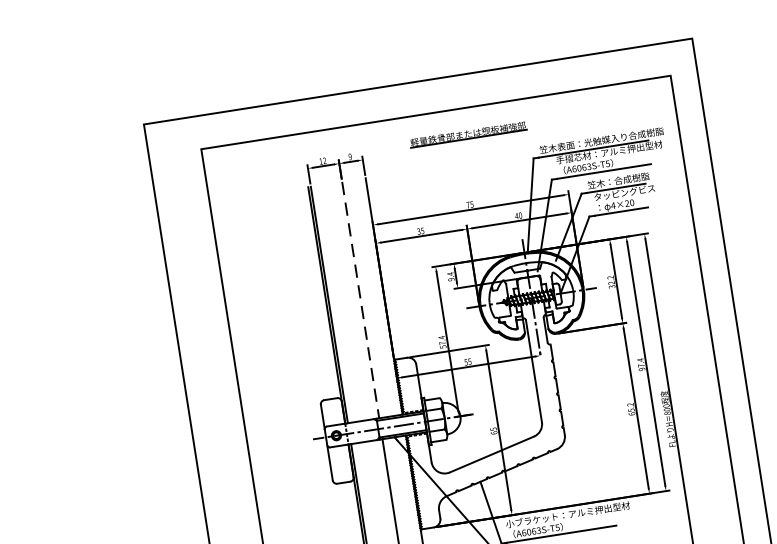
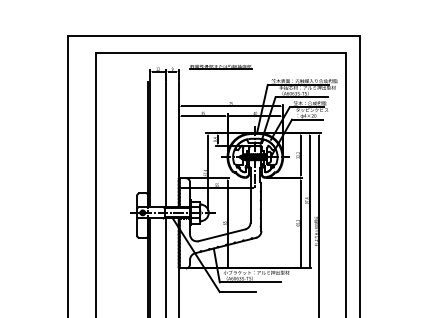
part: (467, 133) -> (220, 66), moved
line: (360, 300) -> (166, 144), dashed -> solid

